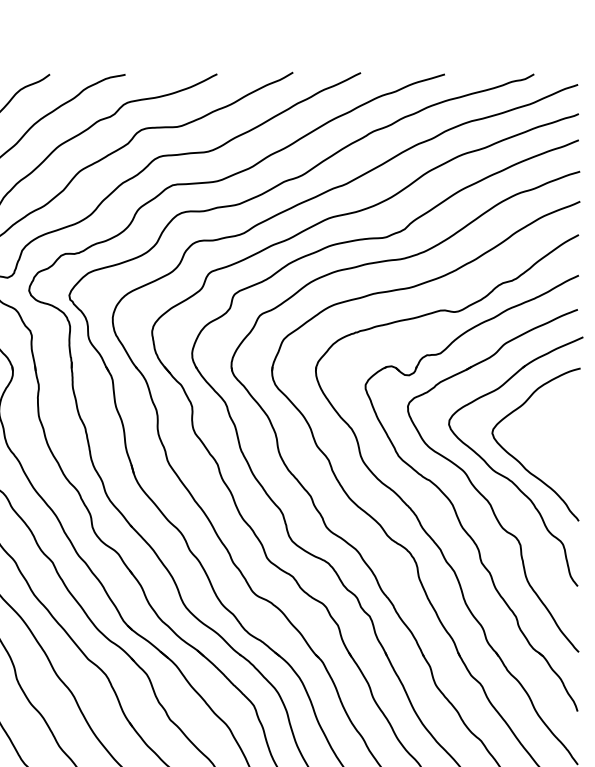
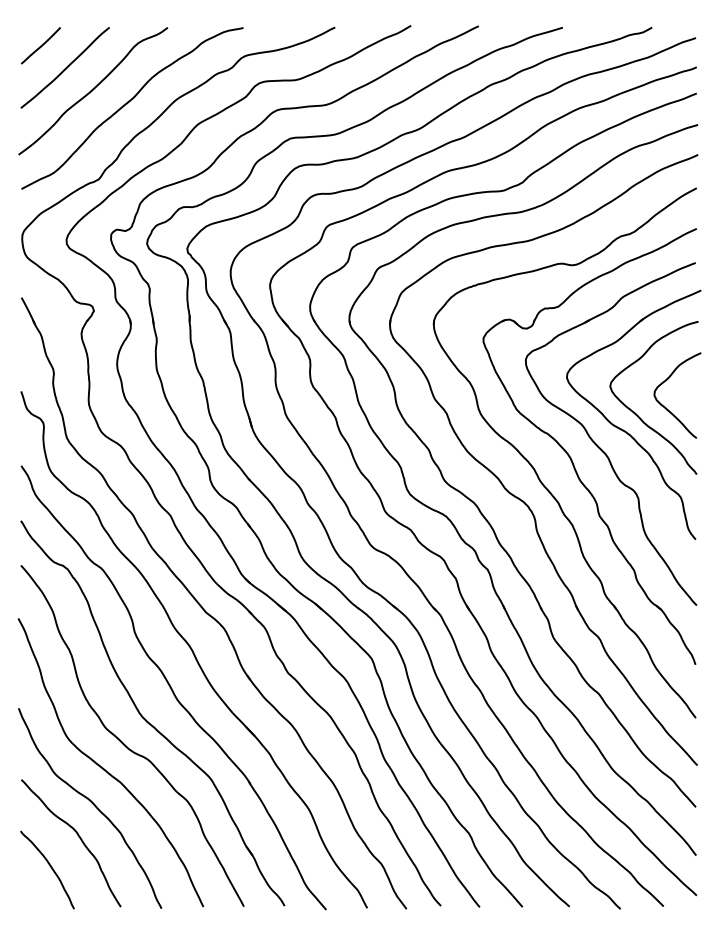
curve: (547, 453) -> (665, 406), added

